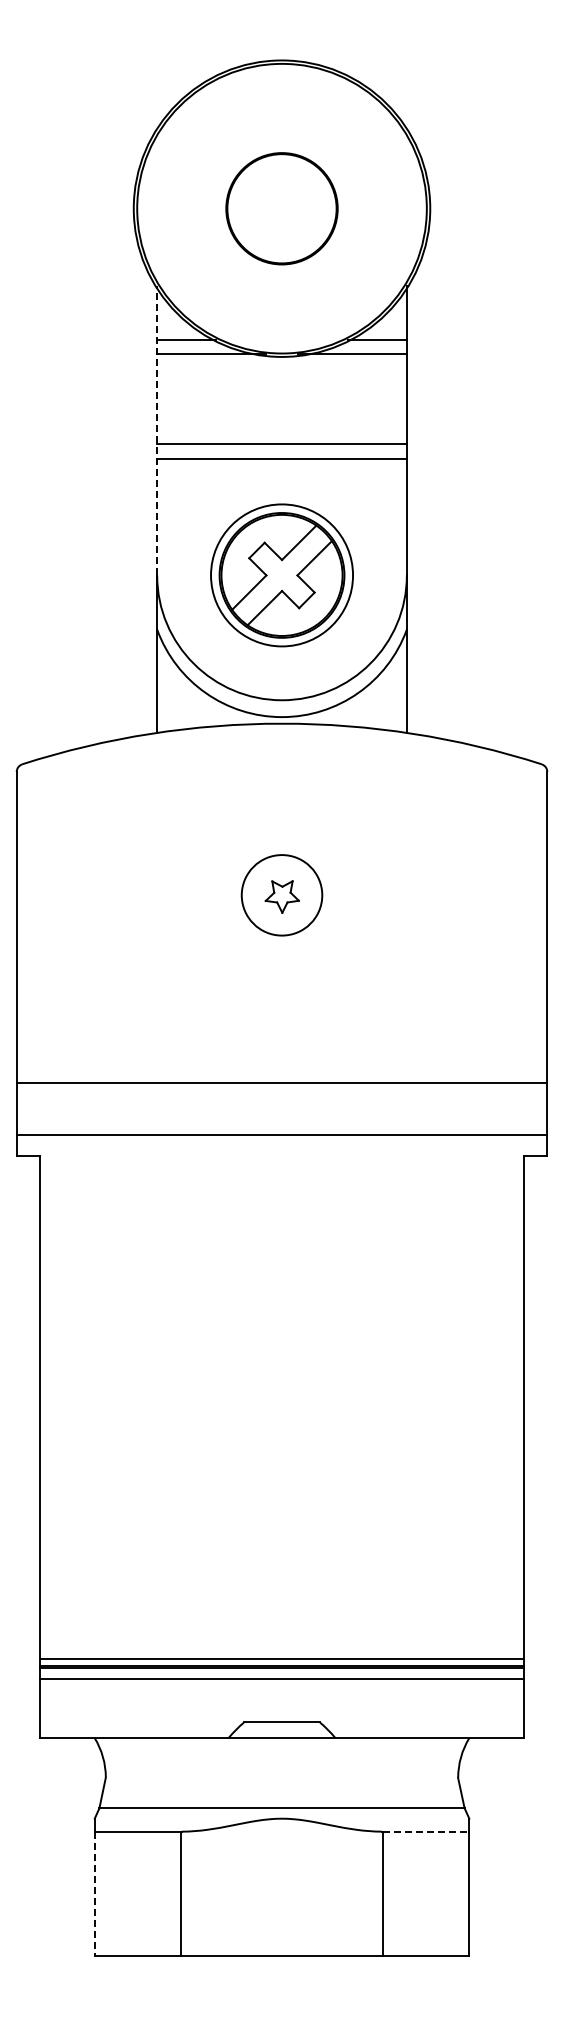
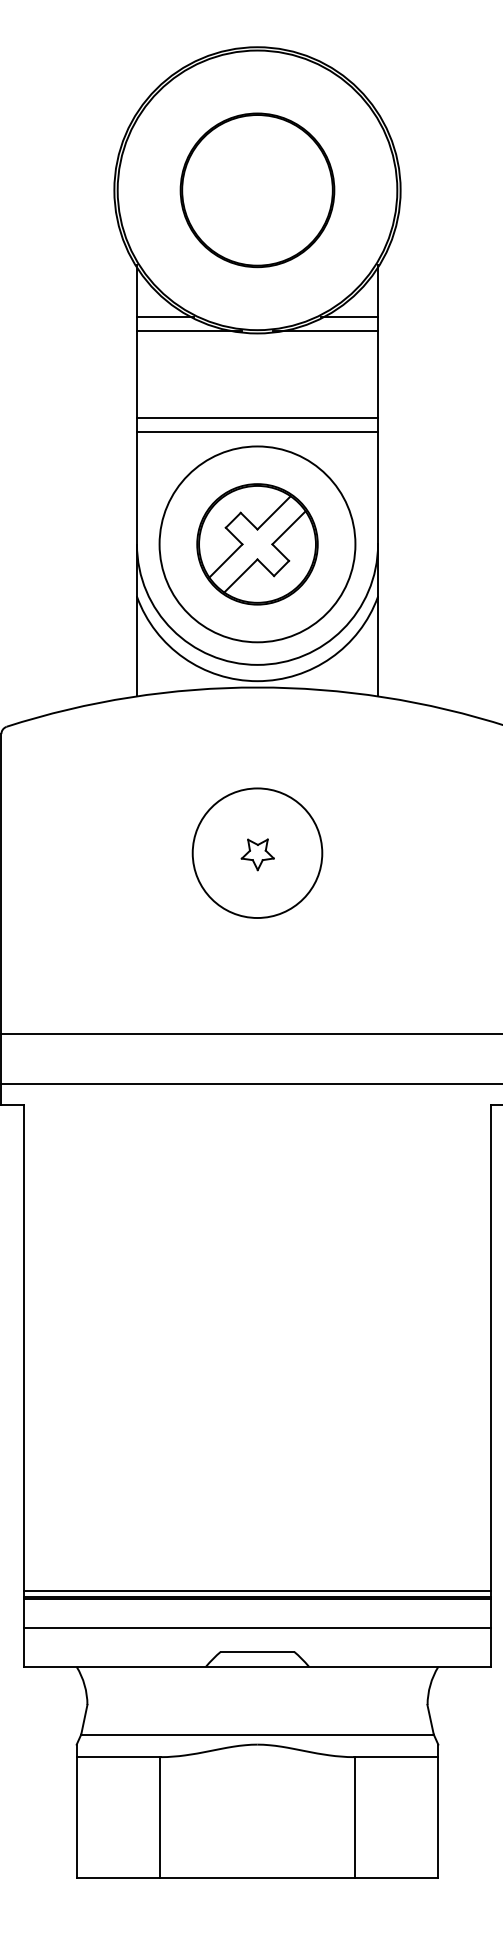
part: (281, 208) -> (257, 190), size x1.43
line: (157, 430) -> (137, 404), dashed -> solid
circle: (281, 574) -> (257, 543), size x1.43
circle: (281, 895) -> (257, 853), size x1.67
line: (281, 1679) -> (257, 1627), moved
line: (426, 1831) -> (396, 1757), dashed -> solid
line: (94, 1894) -> (76, 1817), dashed -> solid

